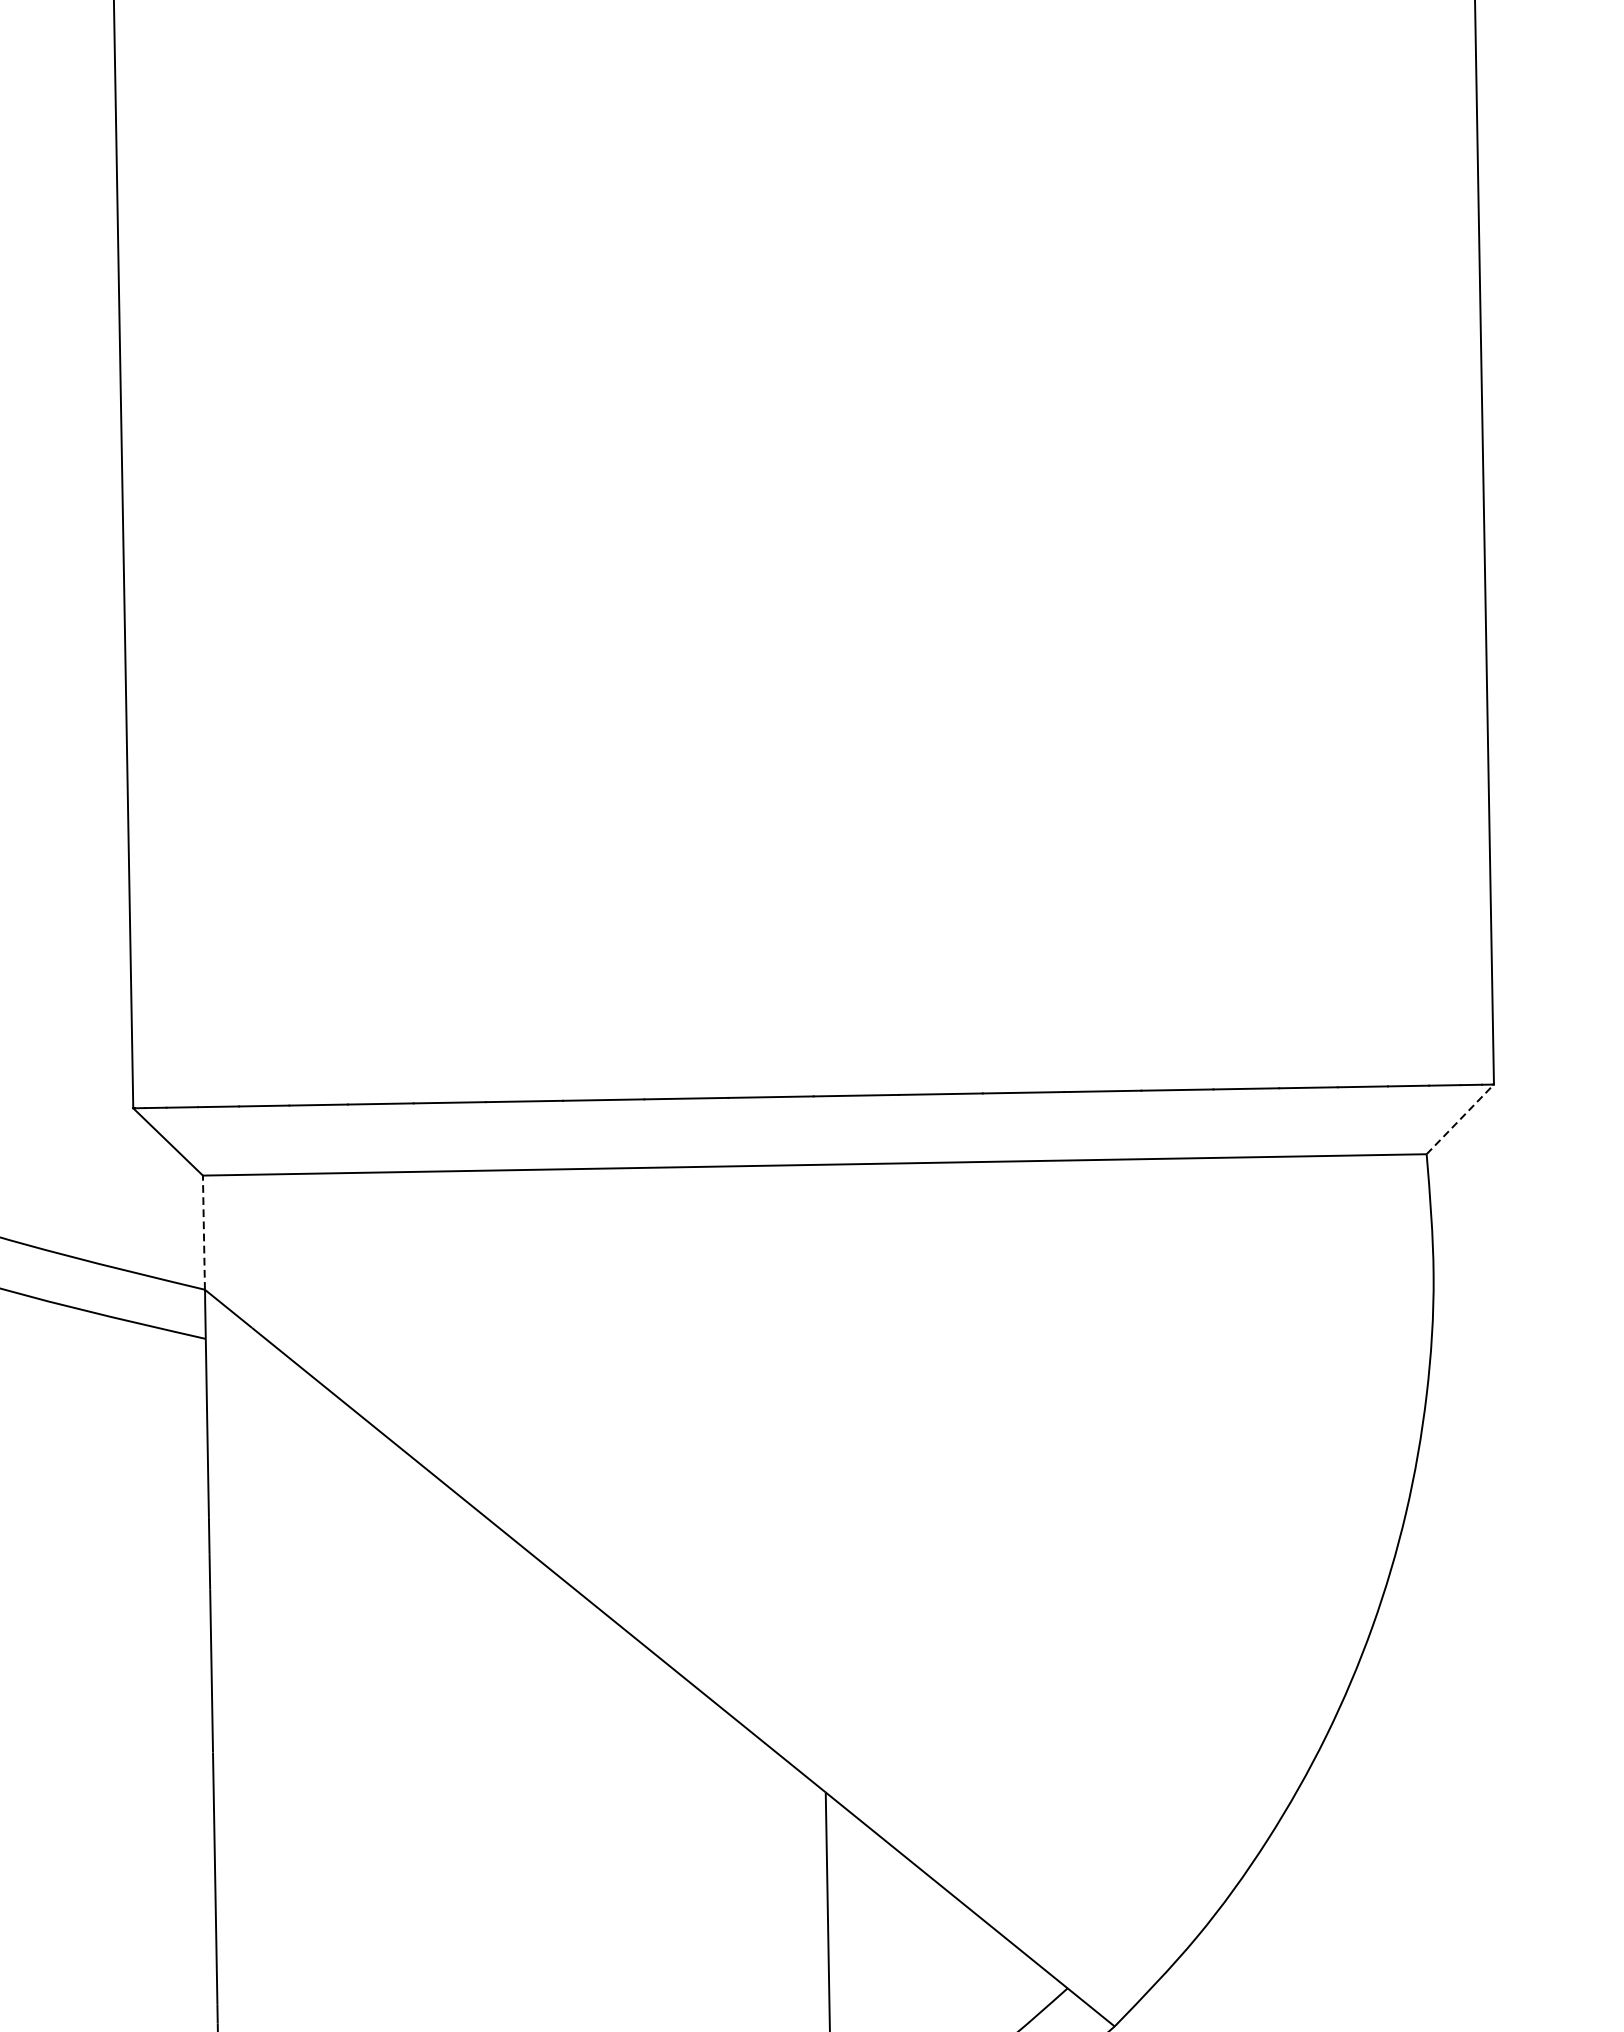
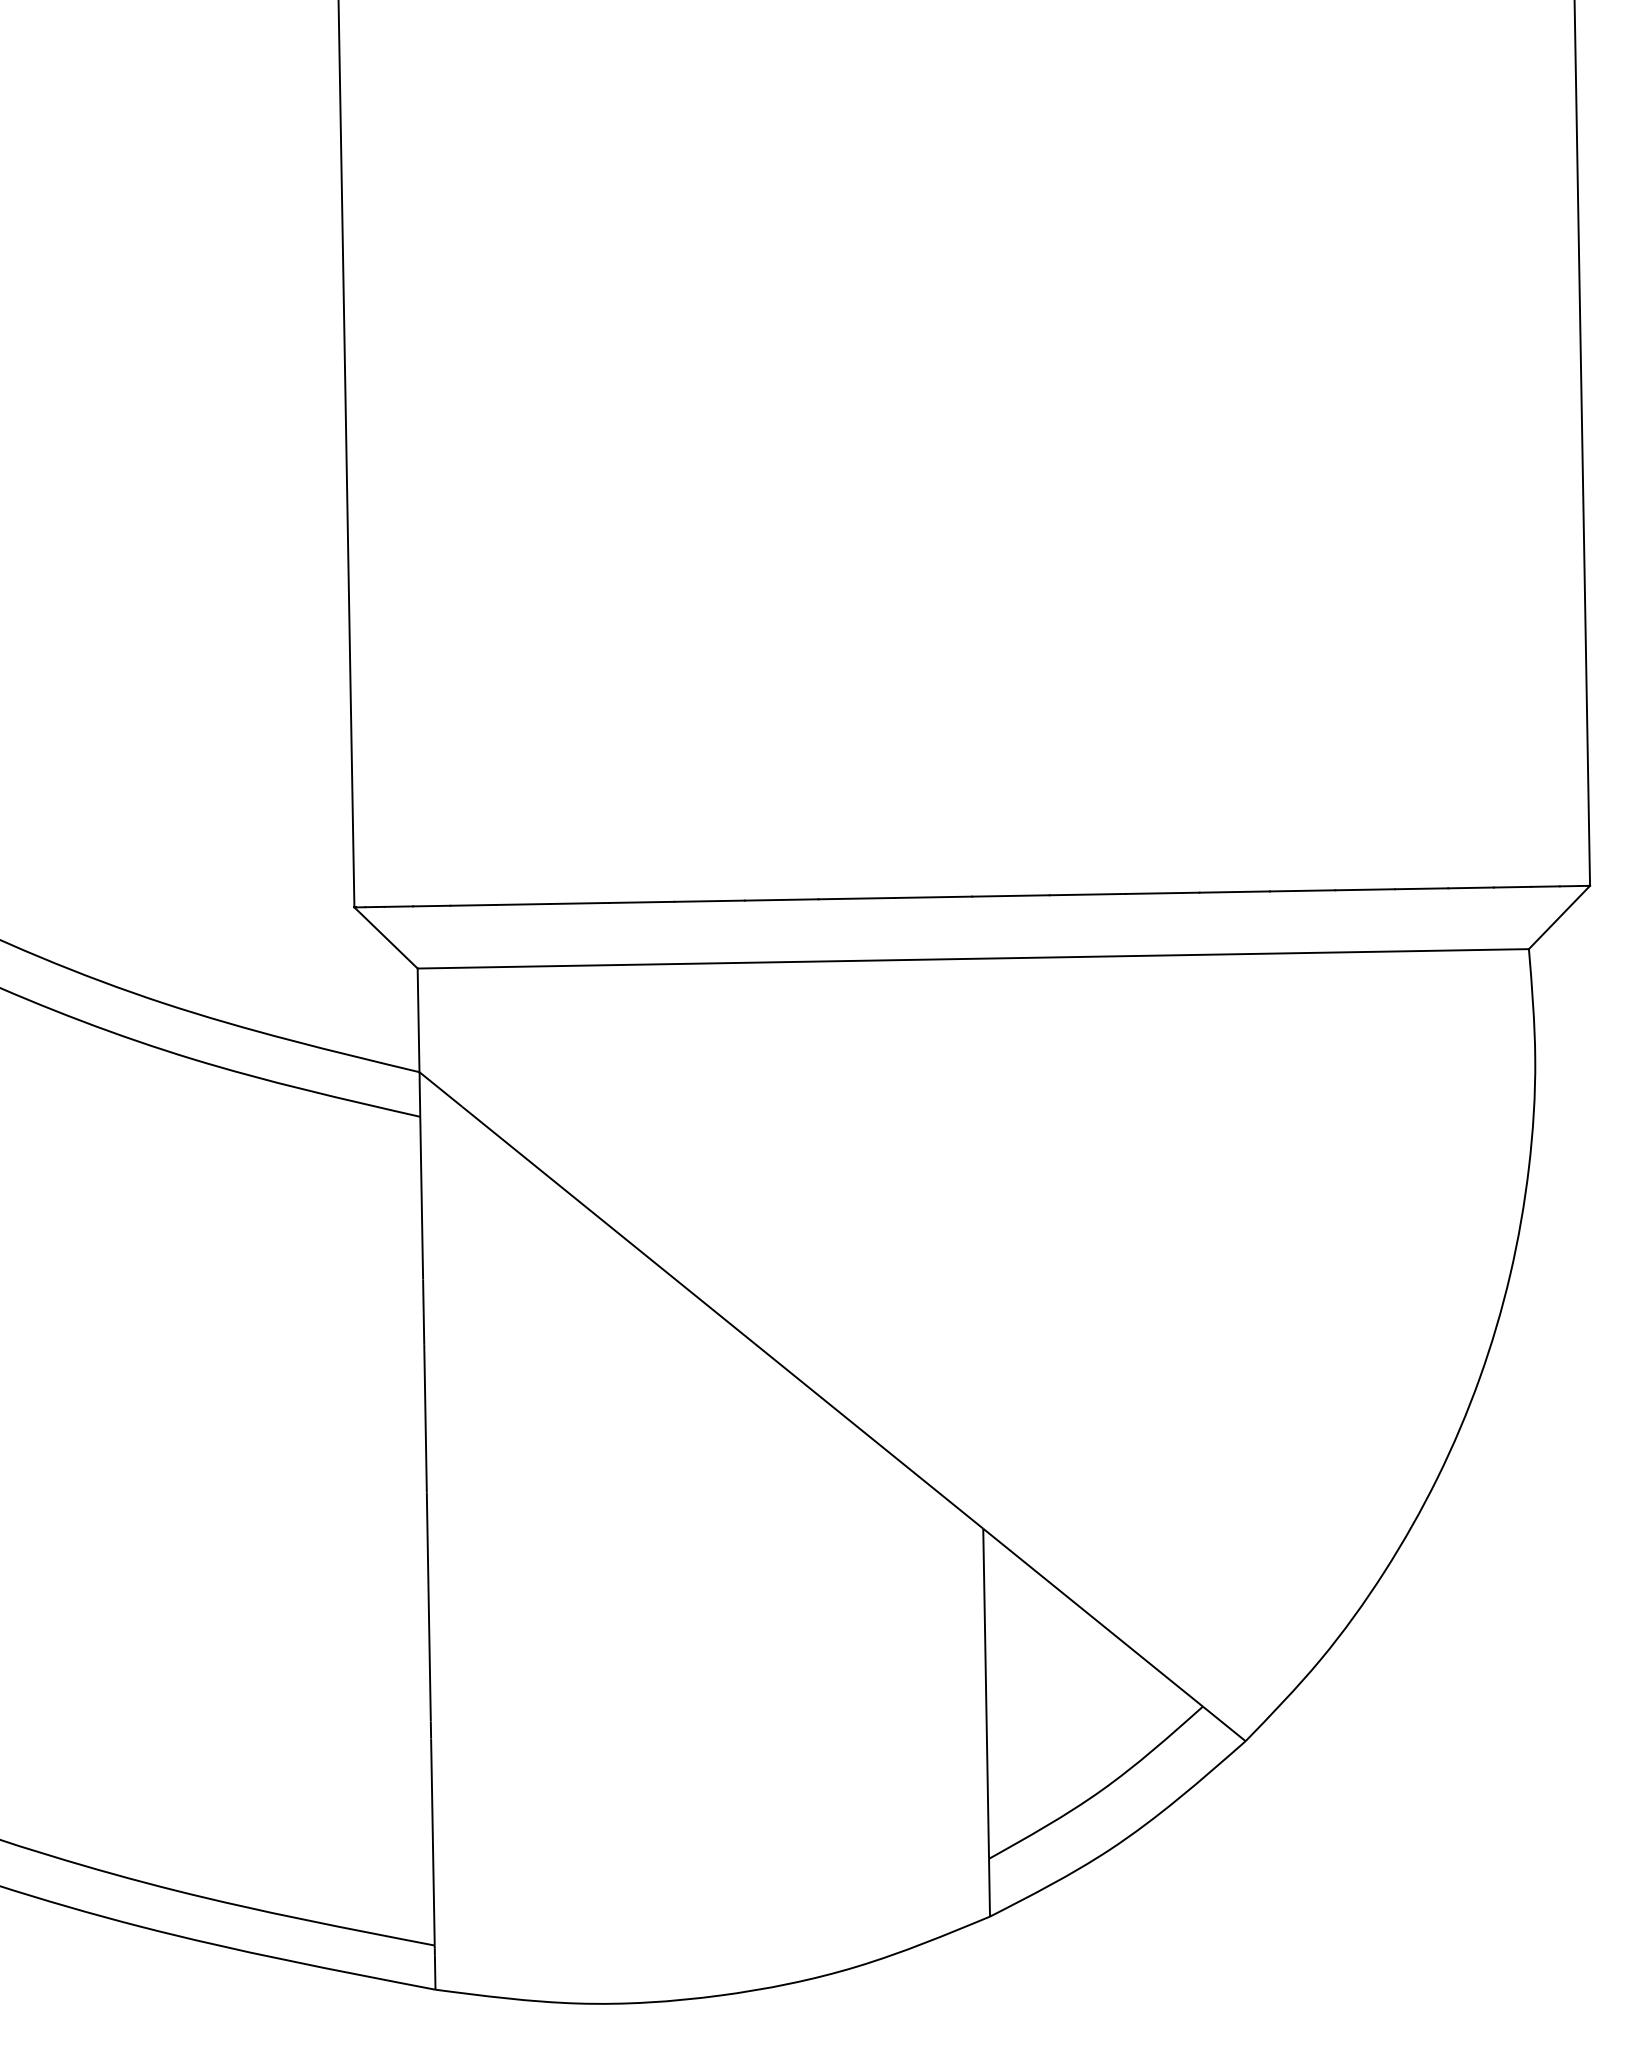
line: (1460, 1119) -> (1559, 917), dashed -> solid
line: (203, 1232) -> (418, 1020), dashed -> solid

